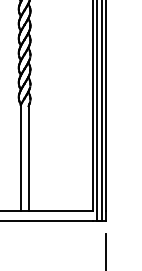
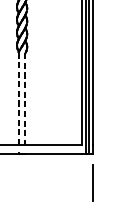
line: (20, 157) -> (18, 98), solid -> dashed
line: (28, 159) -> (25, 99), solid -> dashed

